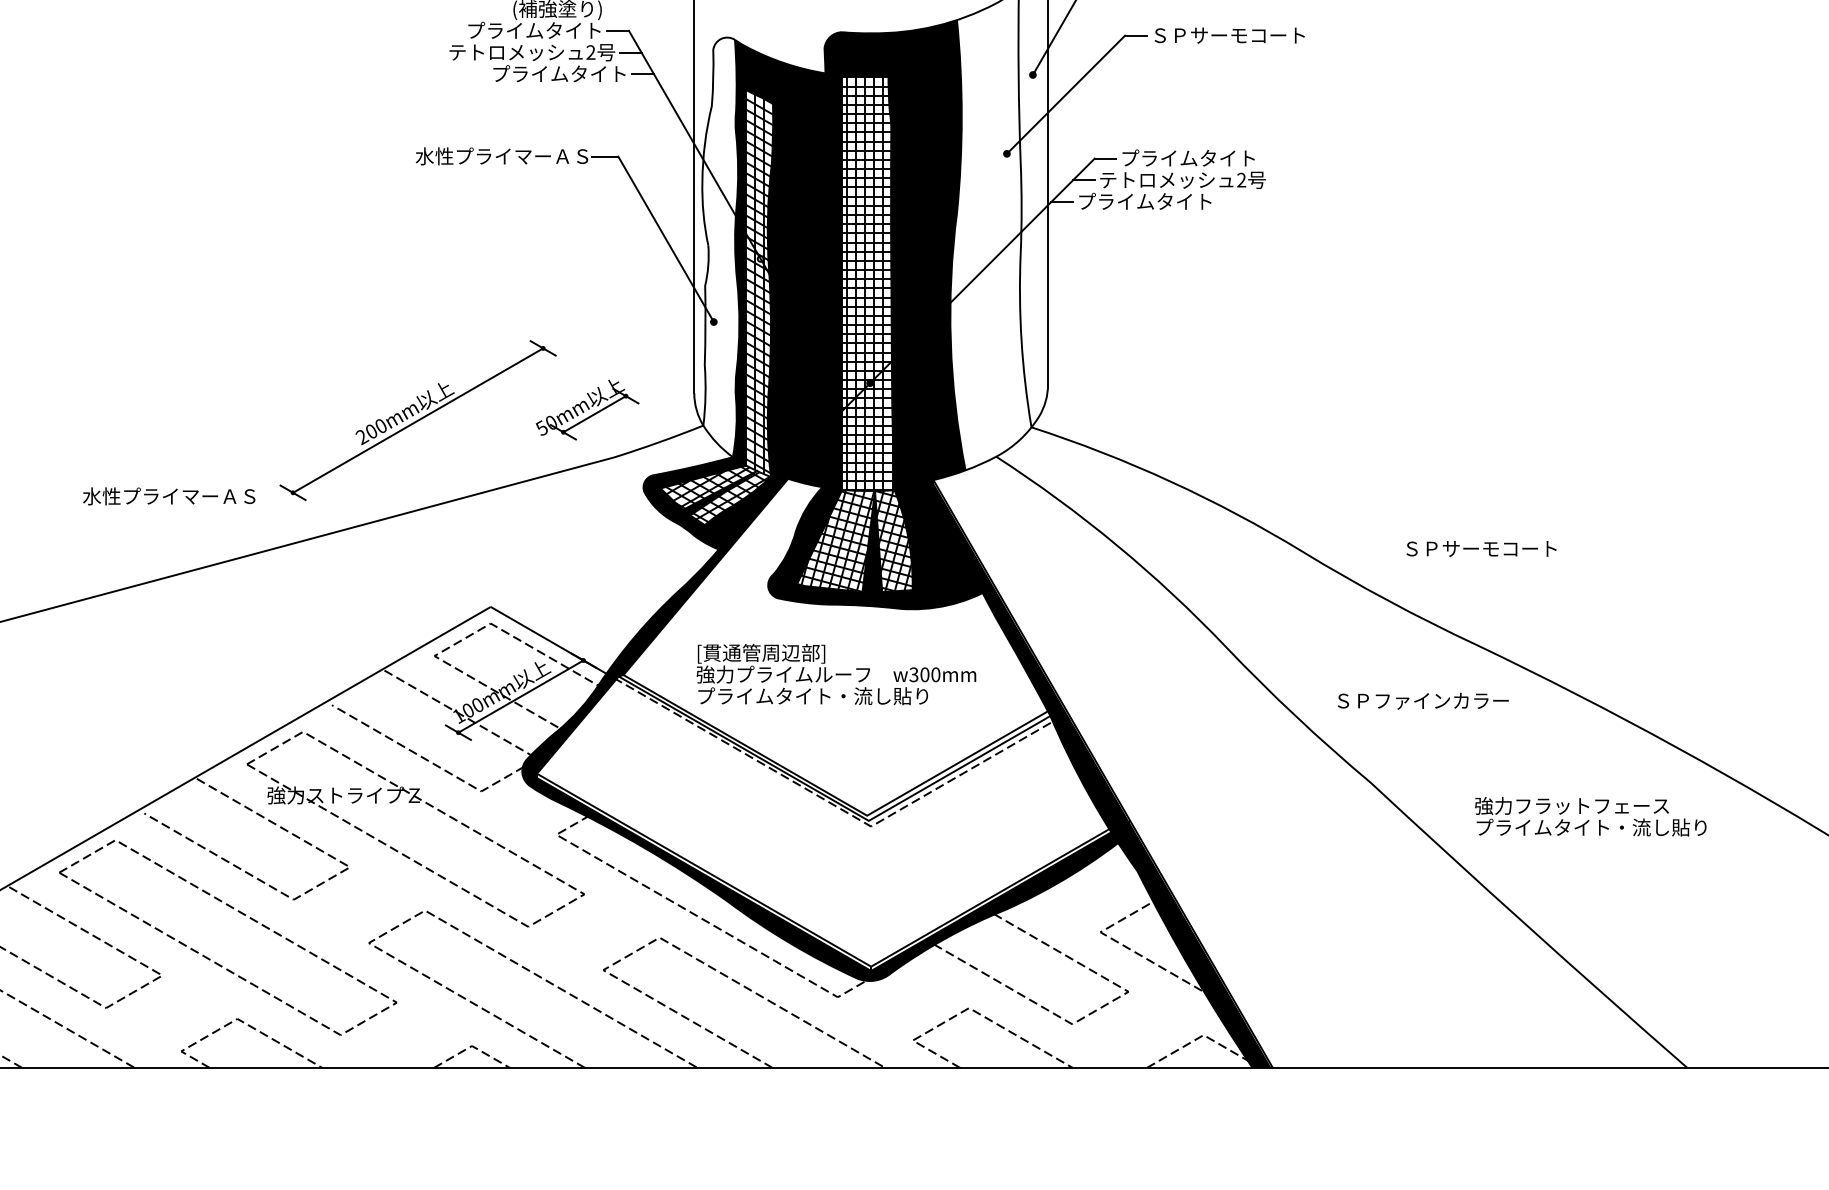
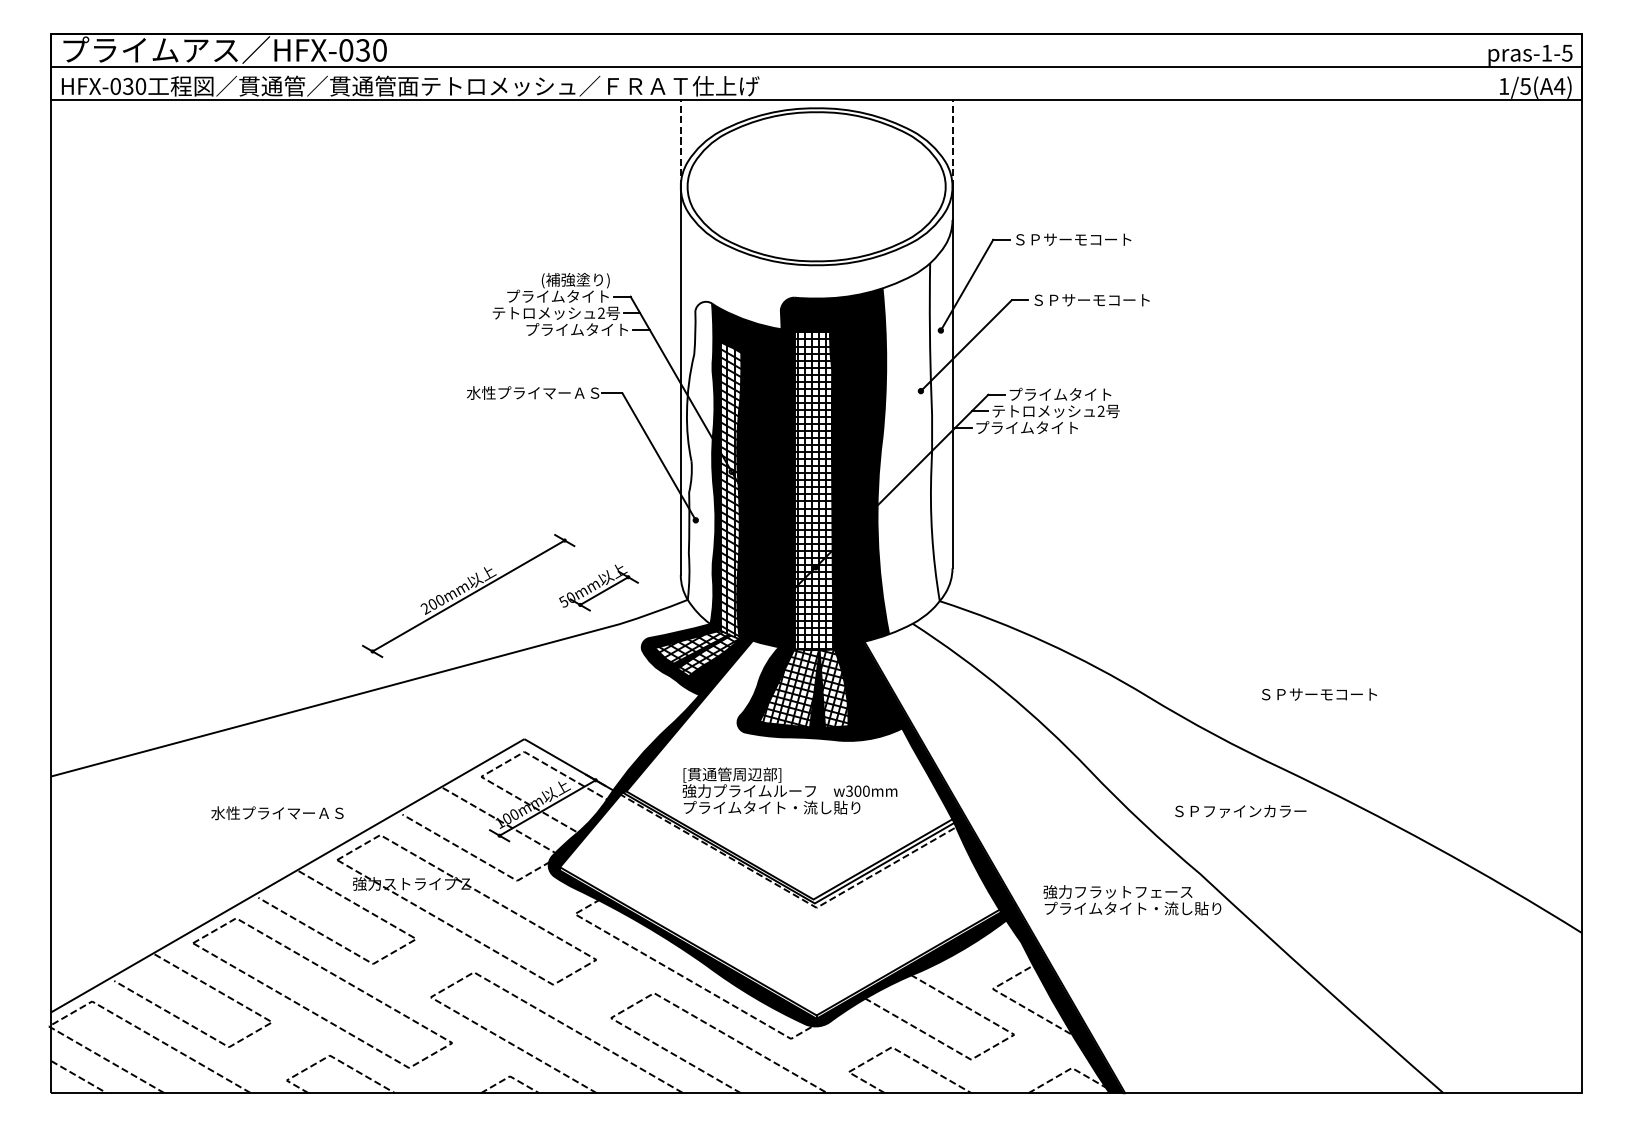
text: (169, 496) -> (277, 813), moved
text: (1481, 548) -> (1319, 694), moved
text: (1590, 817) -> (1132, 900), moved

